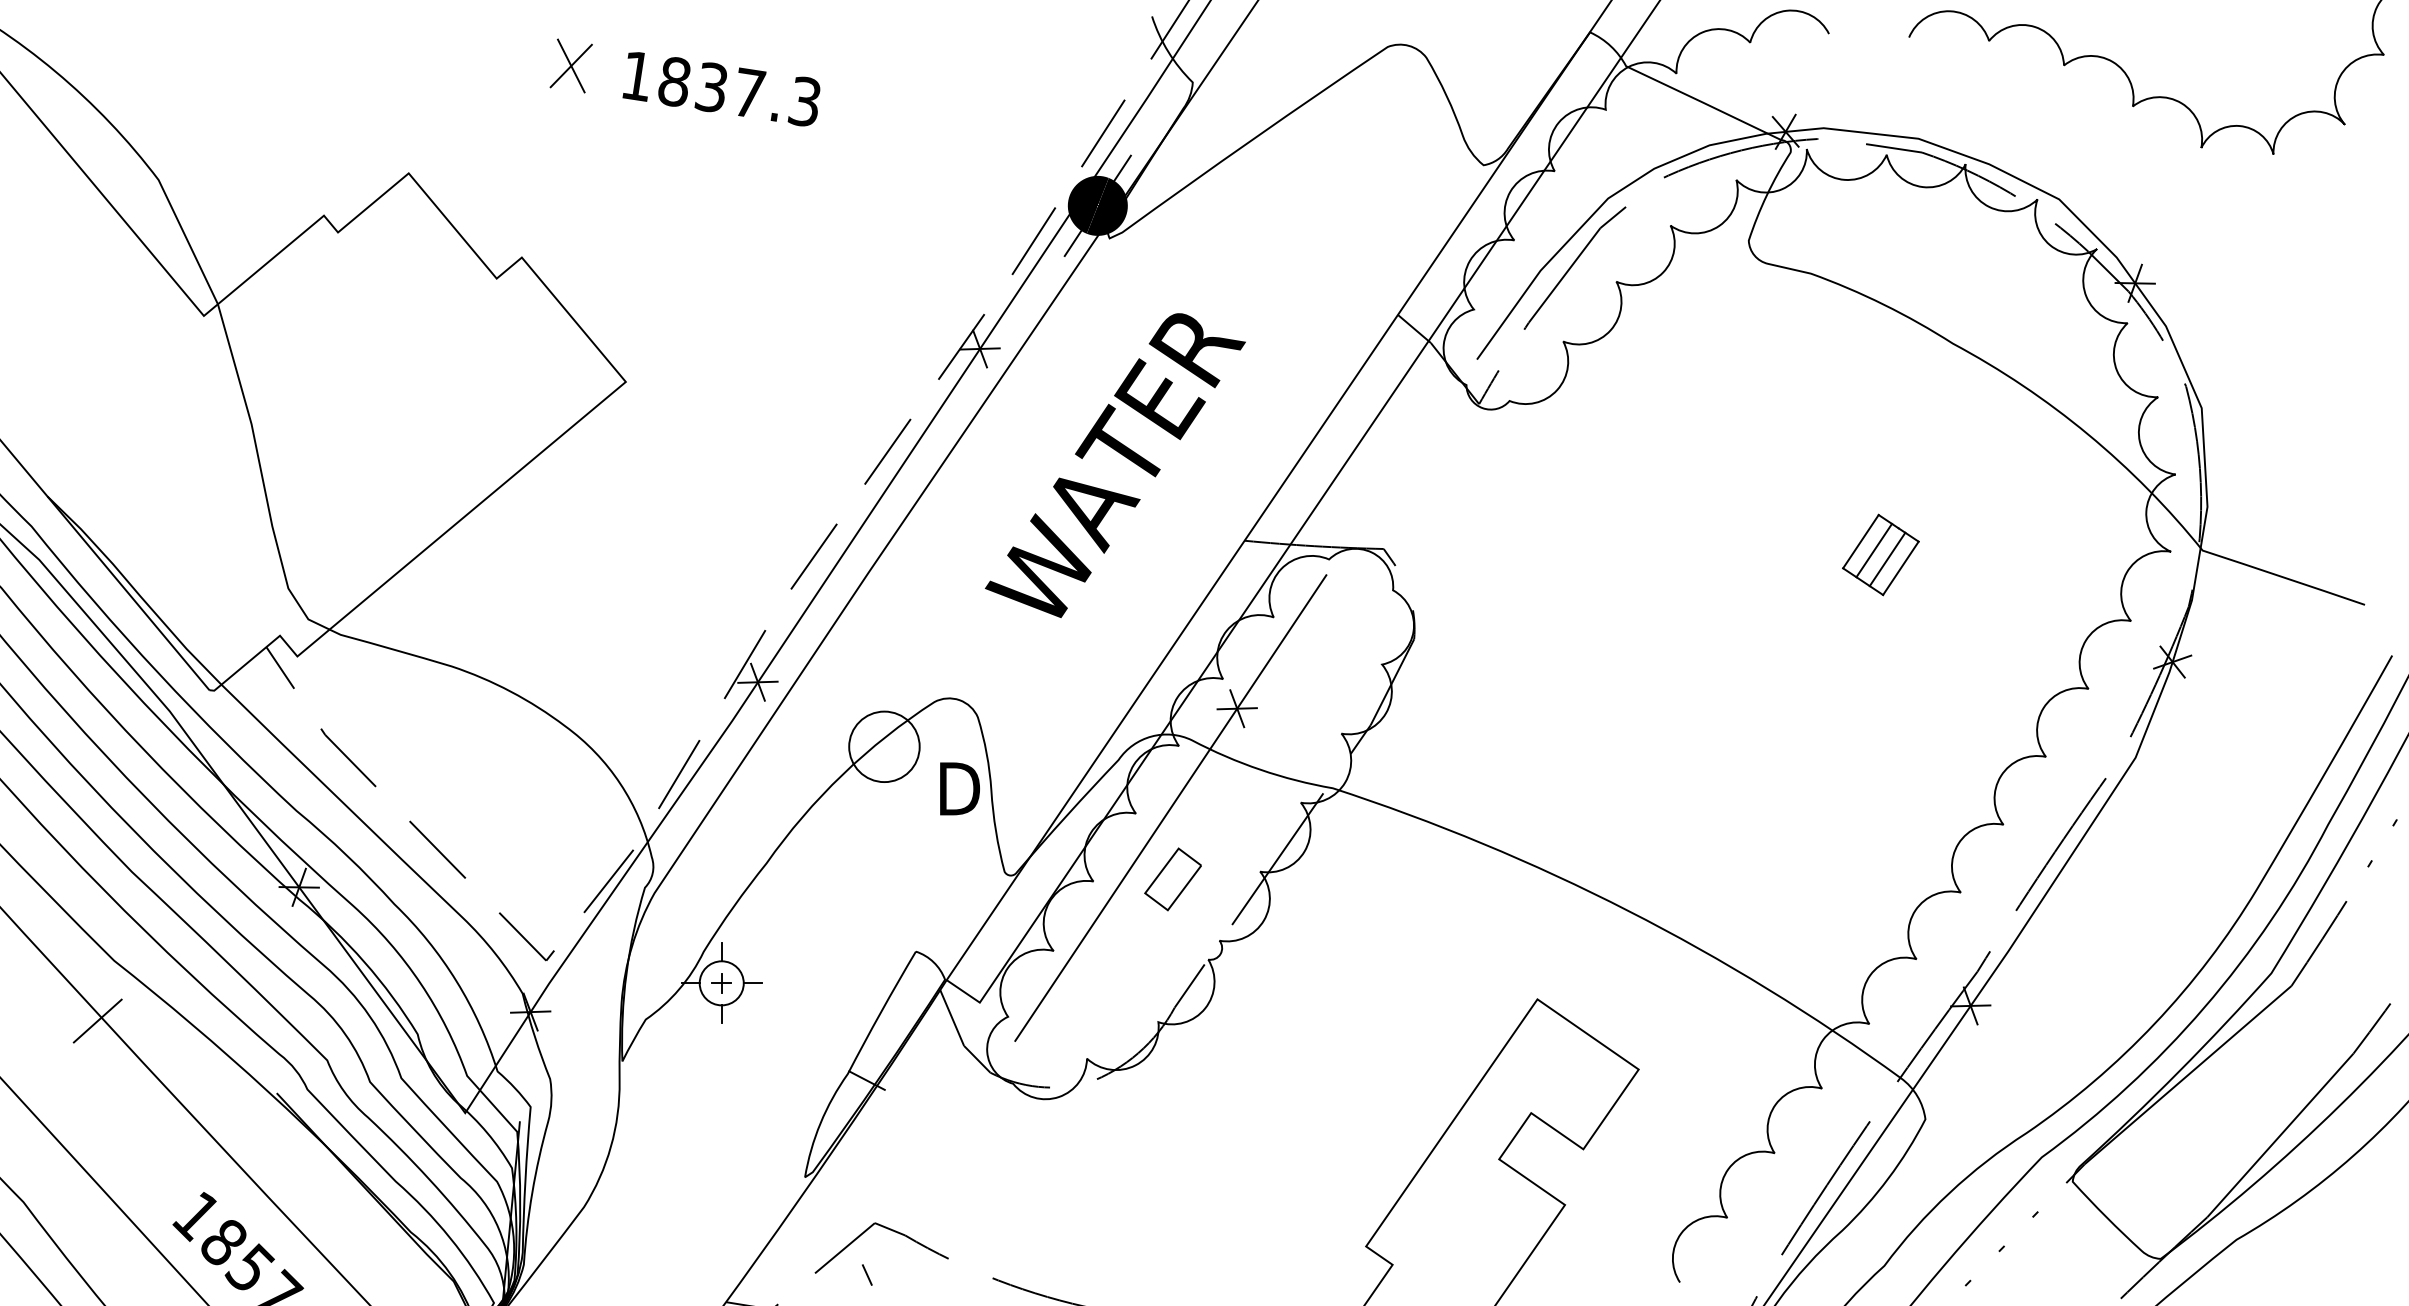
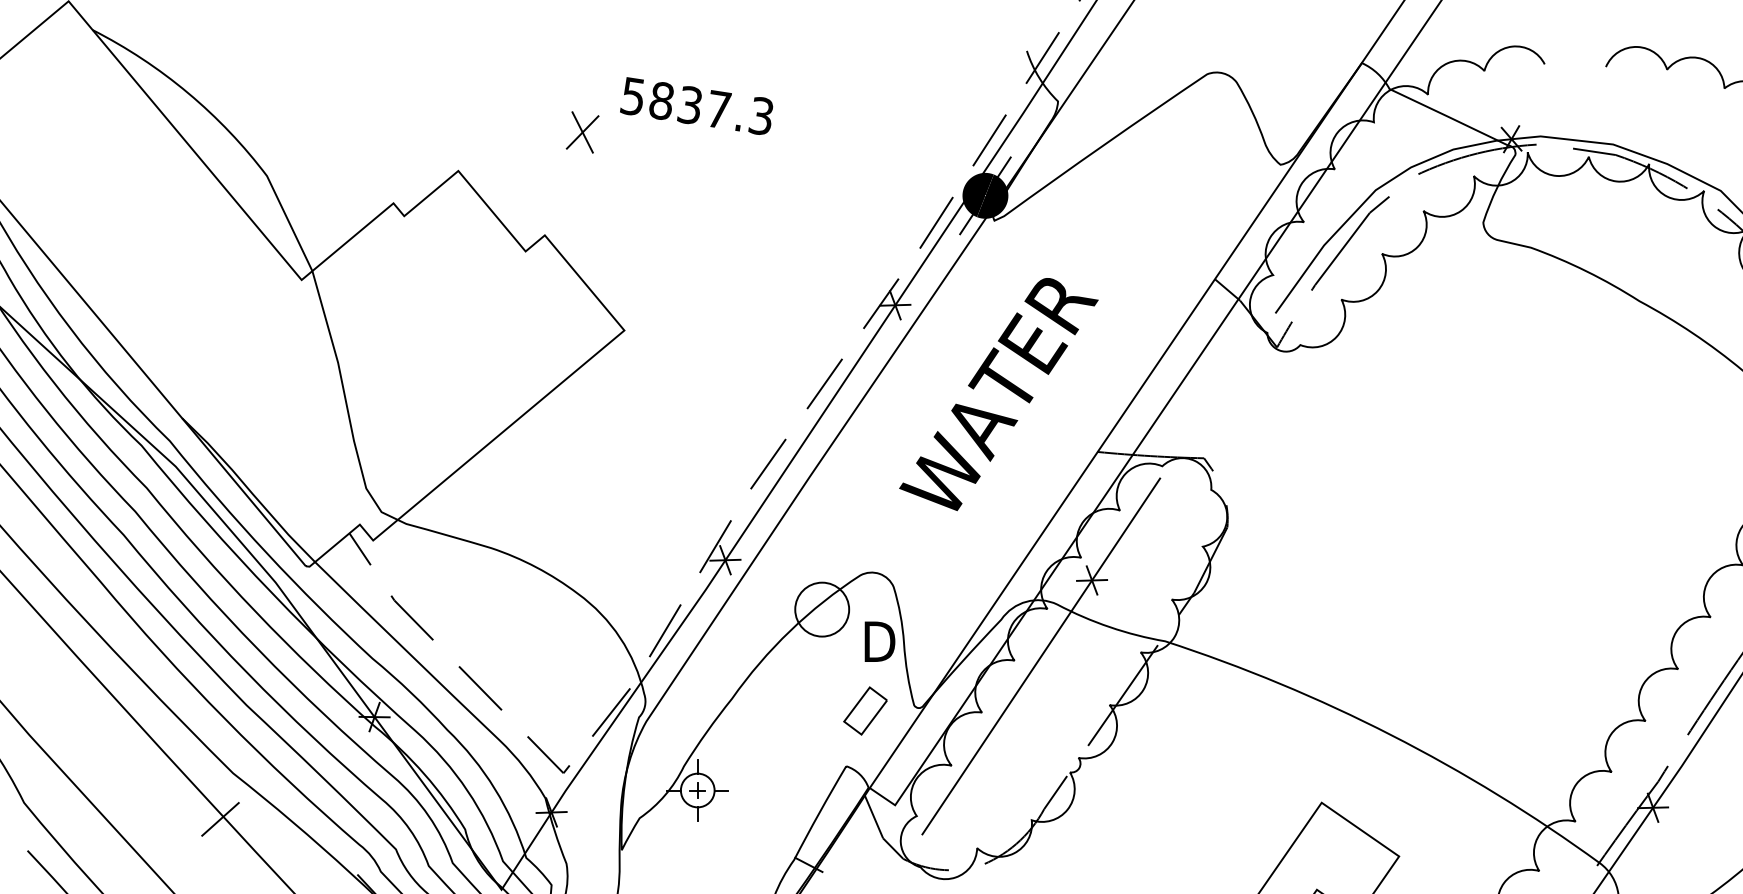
part: (570, 65) -> (582, 132), moved
text: (635, 75) -> (631, 96), 1837.3 -> 5837.3
part: (1880, 554) -> (1584, 462), removed
part: (1172, 879) -> (865, 711), moved

